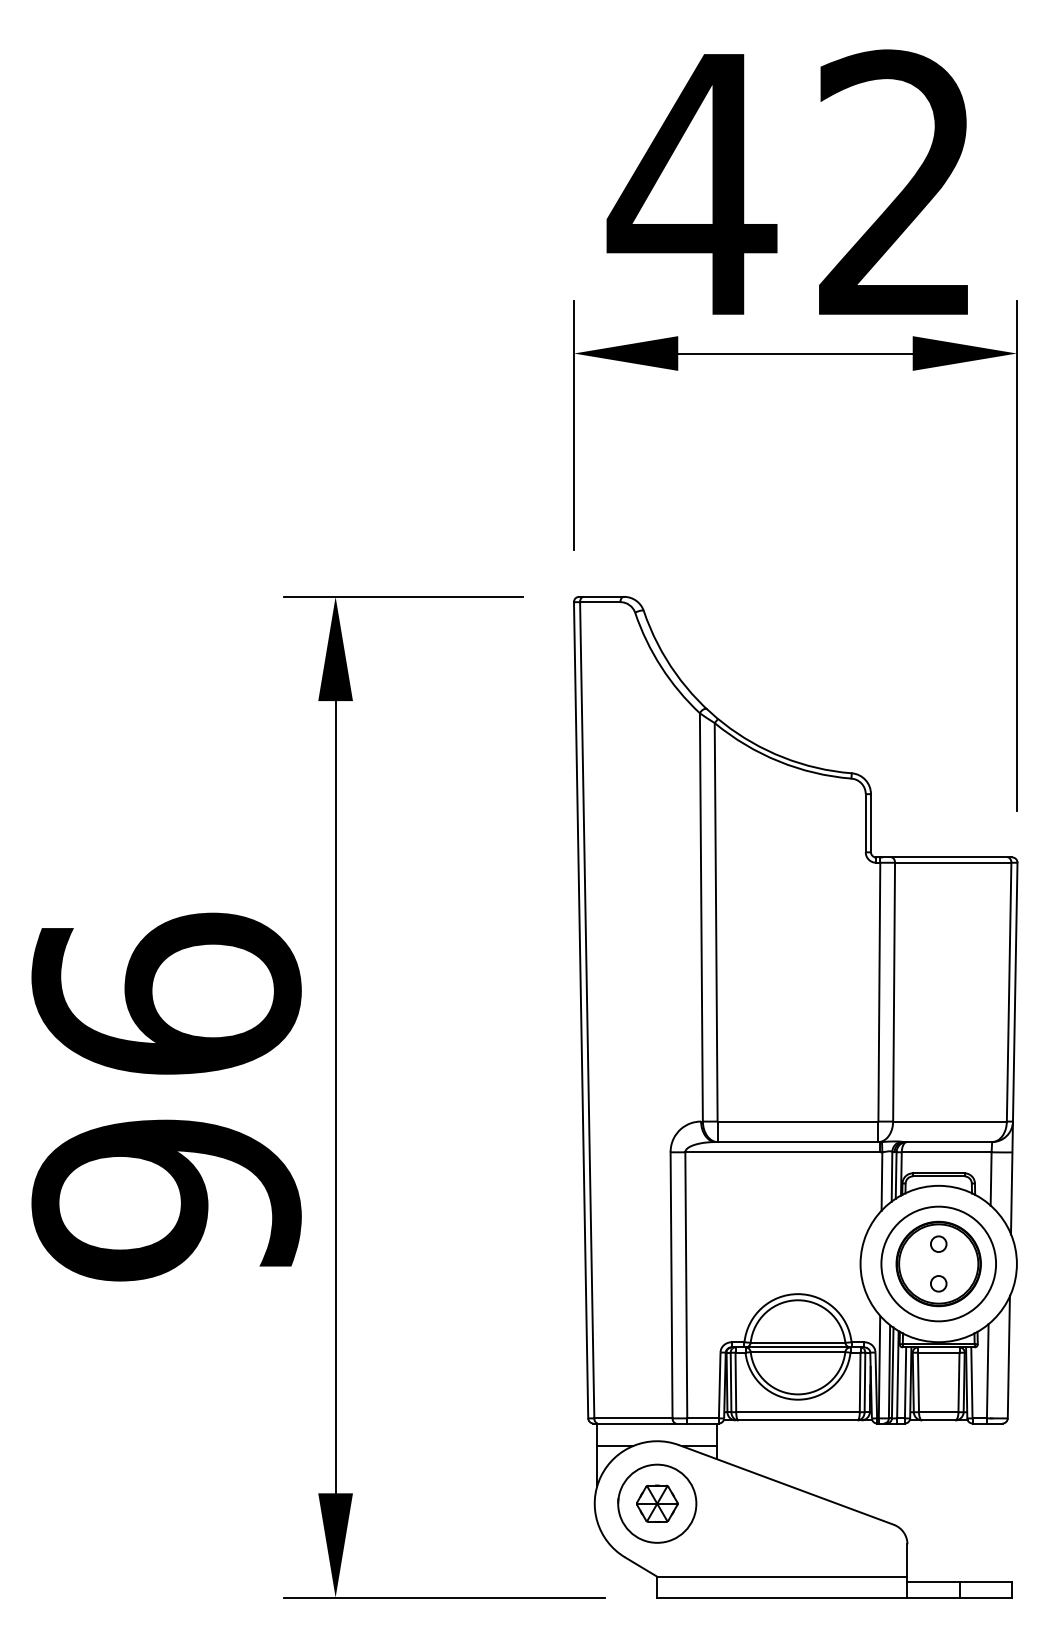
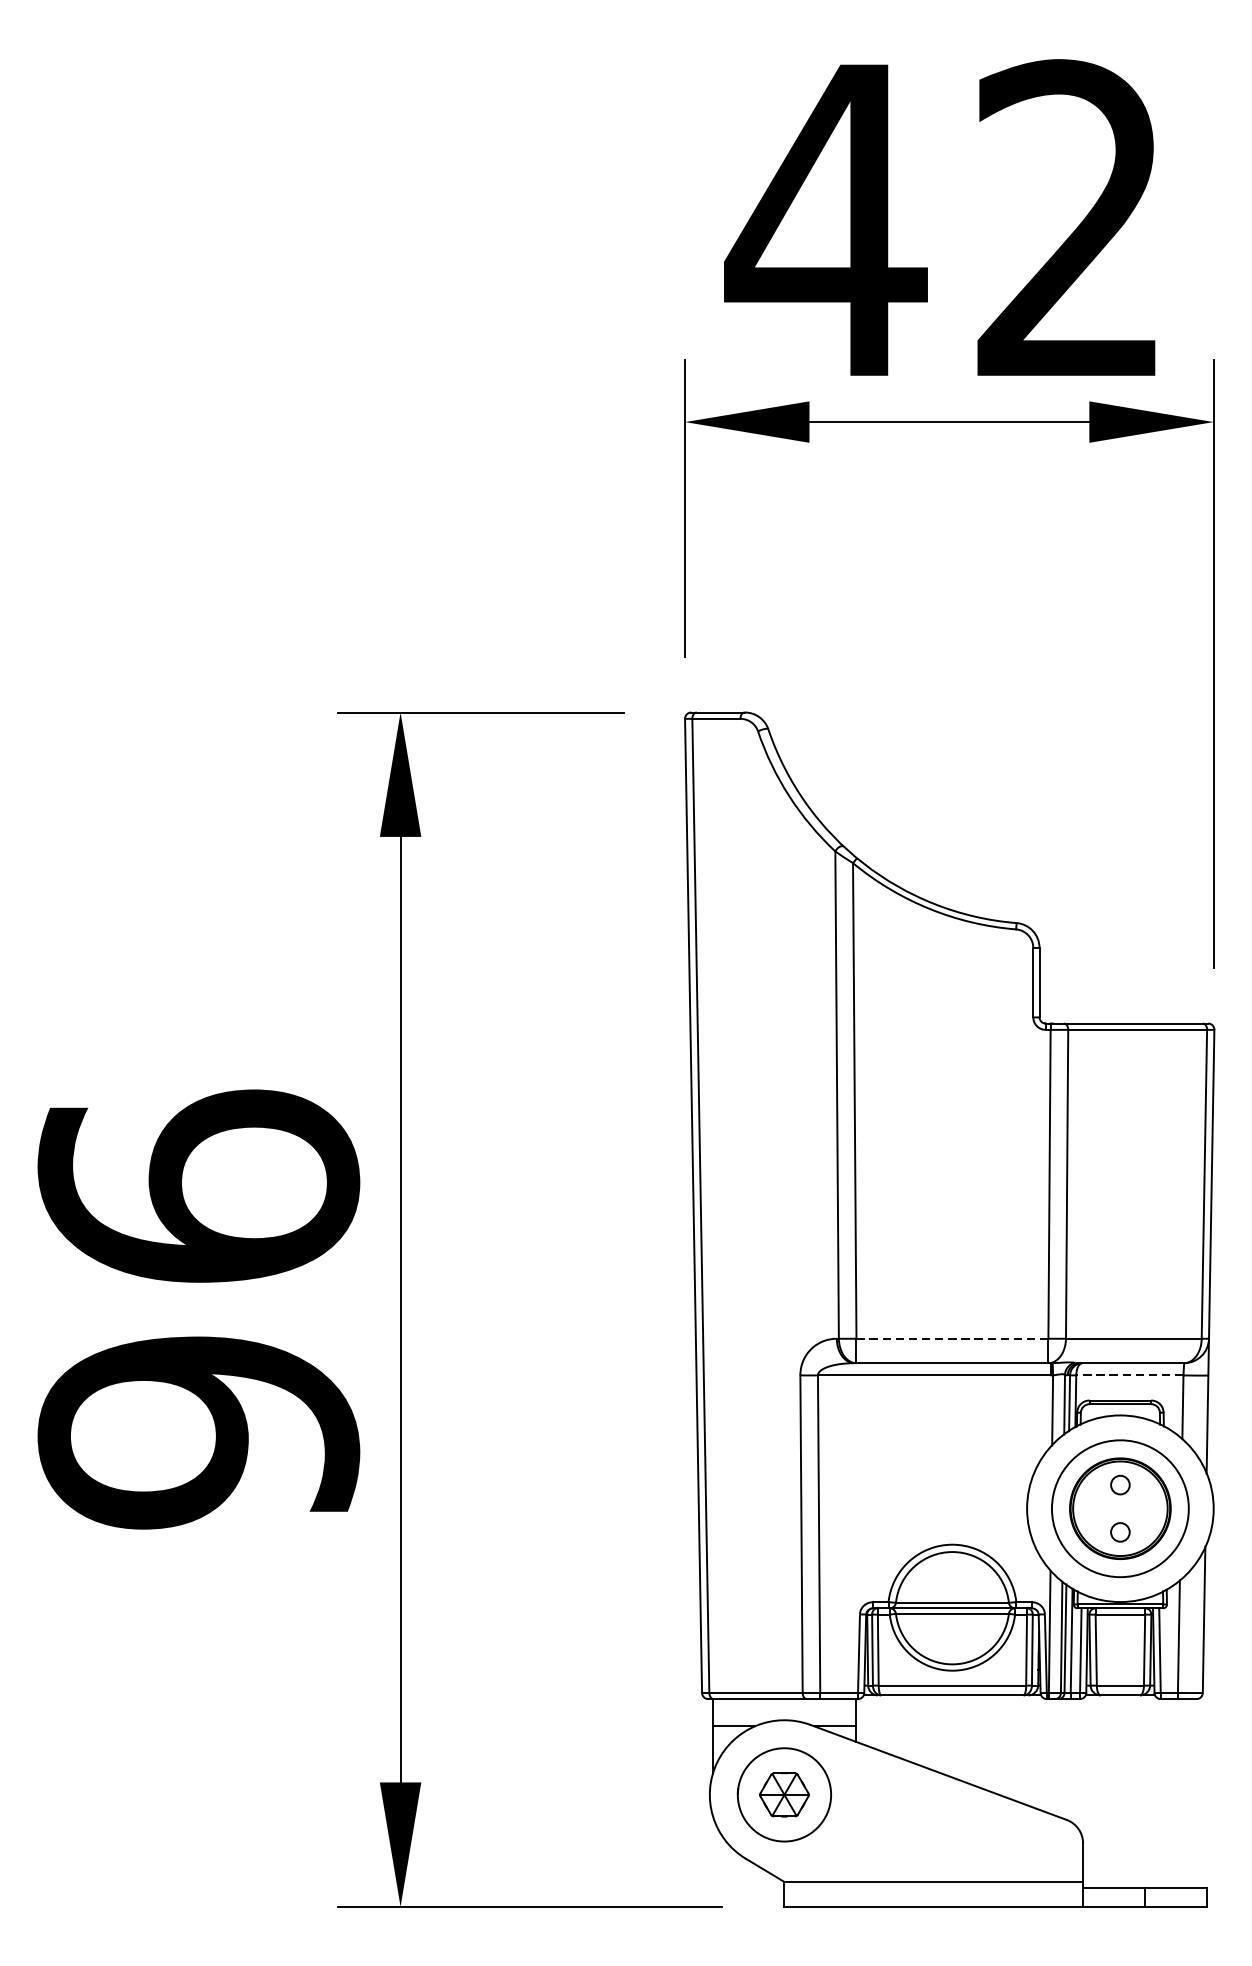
line: (797, 1121) -> (951, 1338), solid -> dashed
line: (946, 1152) -> (1129, 1375), solid -> dashed

